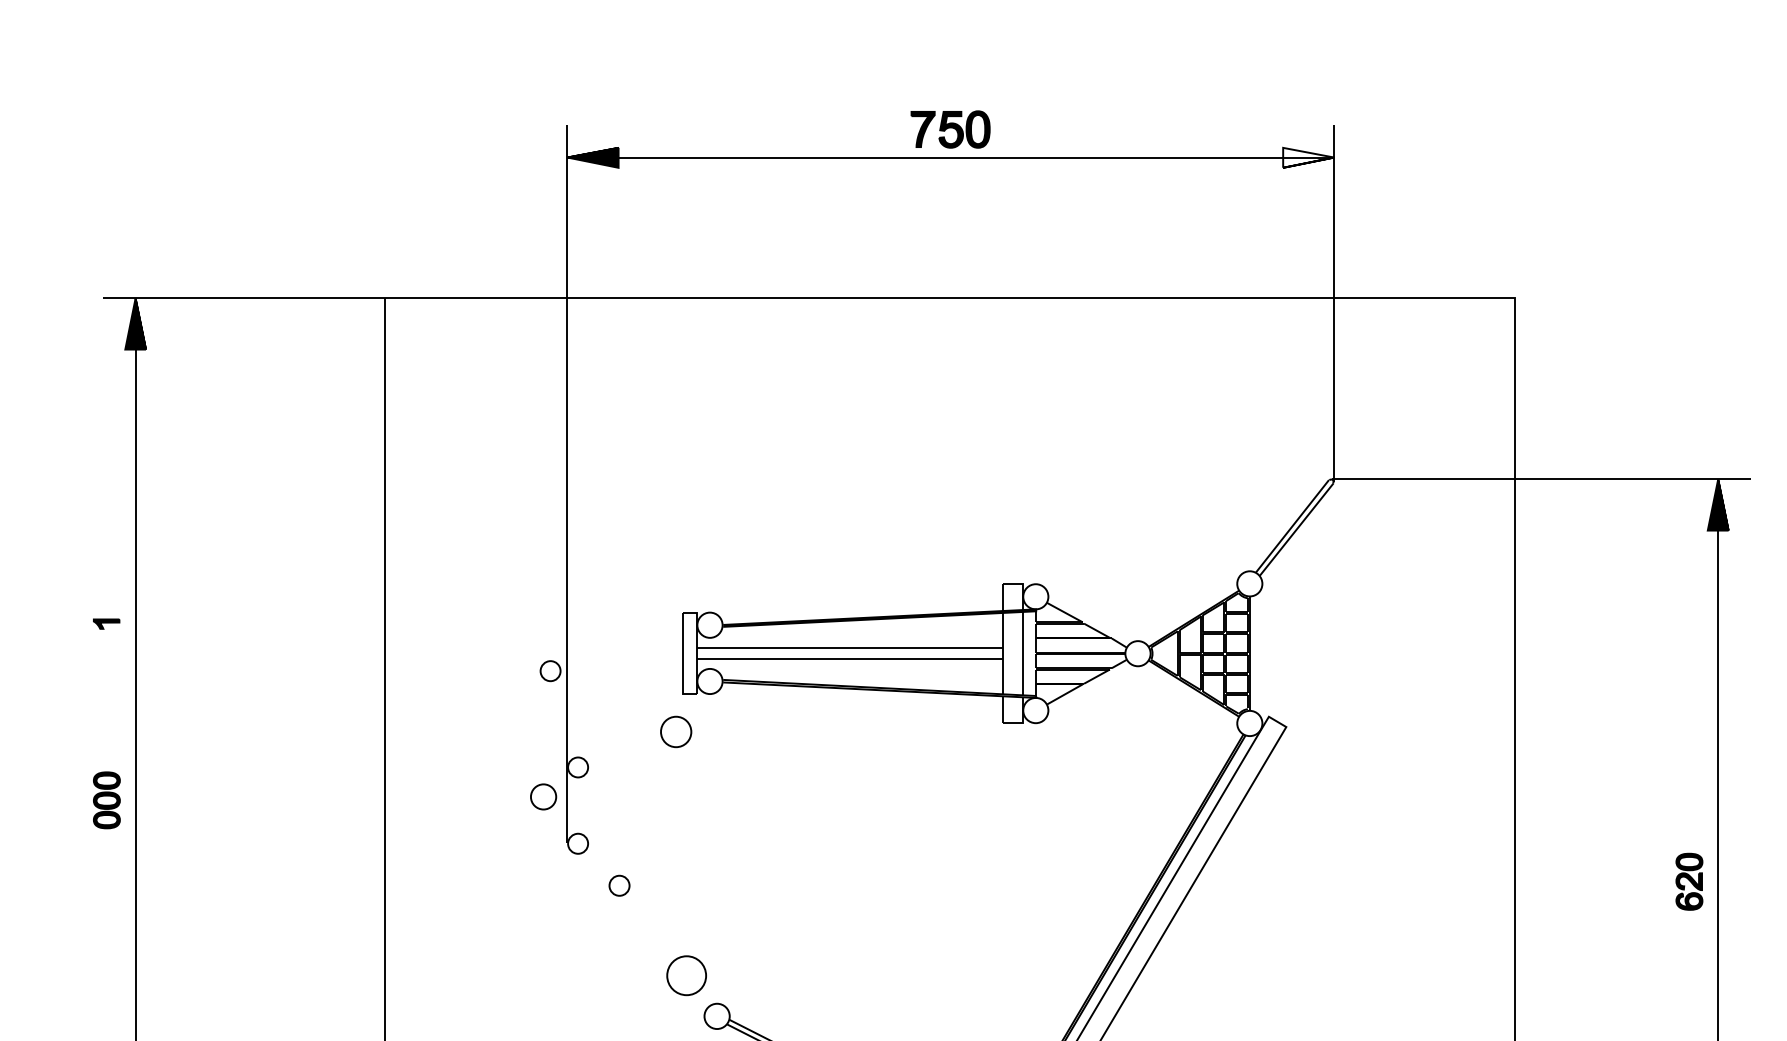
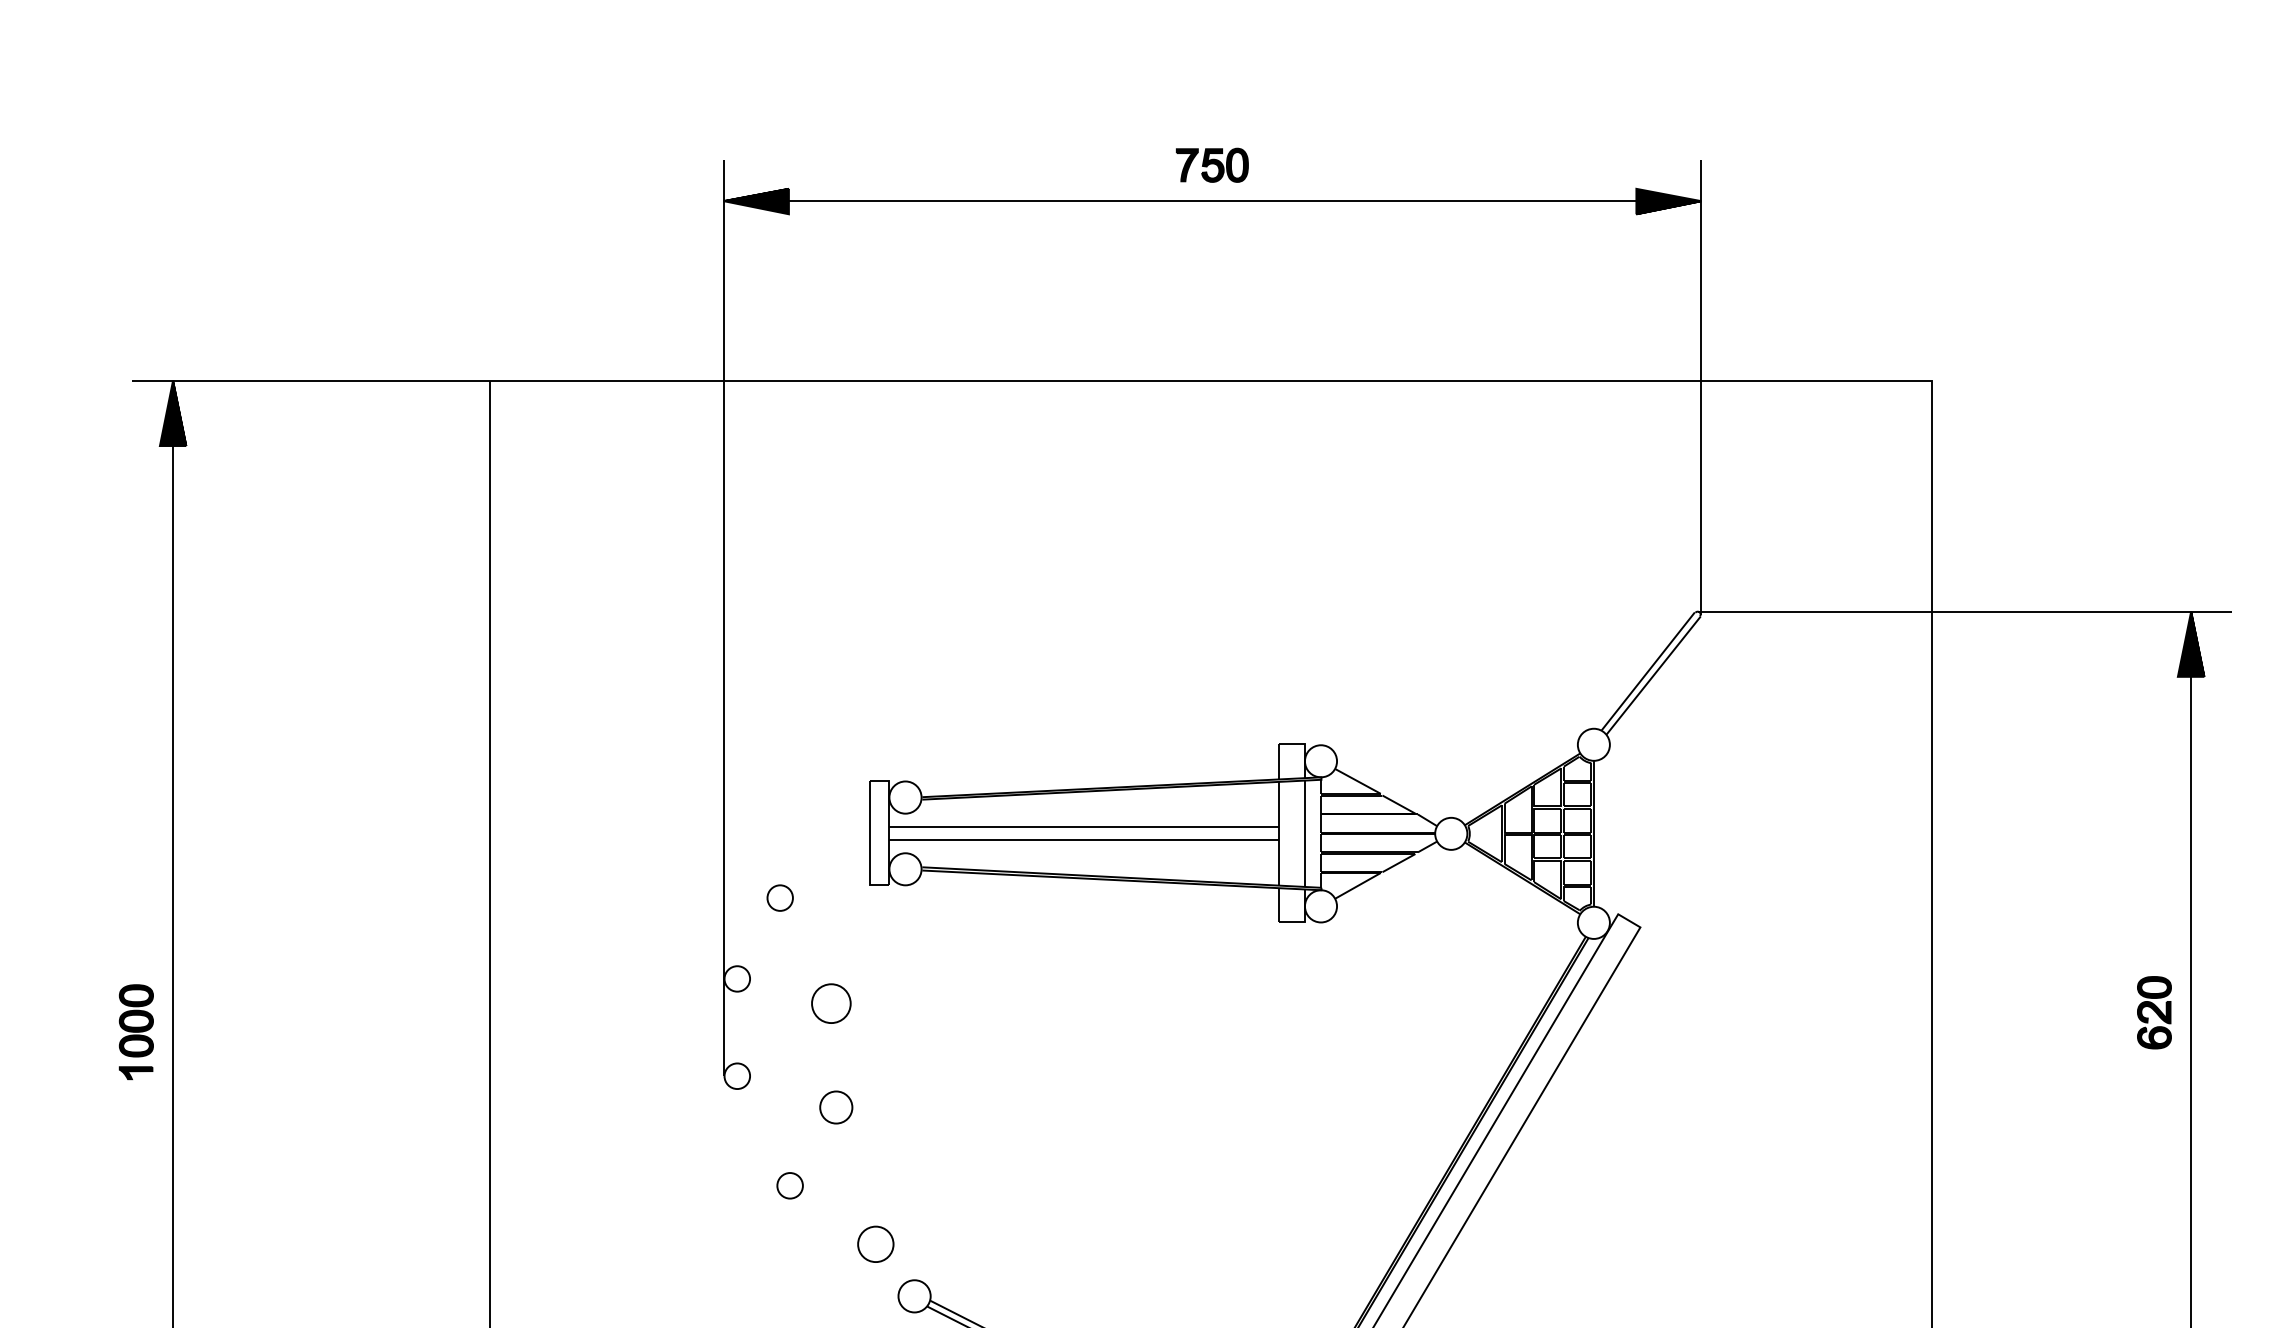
part: (950, 128) -> (1212, 164), size x0.71
fill: (1308, 157) -> (1668, 201), added
part: (106, 624) -> (135, 1073), moved
part: (550, 670) -> (779, 897), moved
part: (676, 731) -> (831, 1003), moved
part: (543, 796) -> (836, 1107), moved
part: (1689, 881) -> (2154, 1012), moved
part: (619, 885) -> (789, 1185), moved
part: (686, 974) -> (875, 1243), size x0.71

